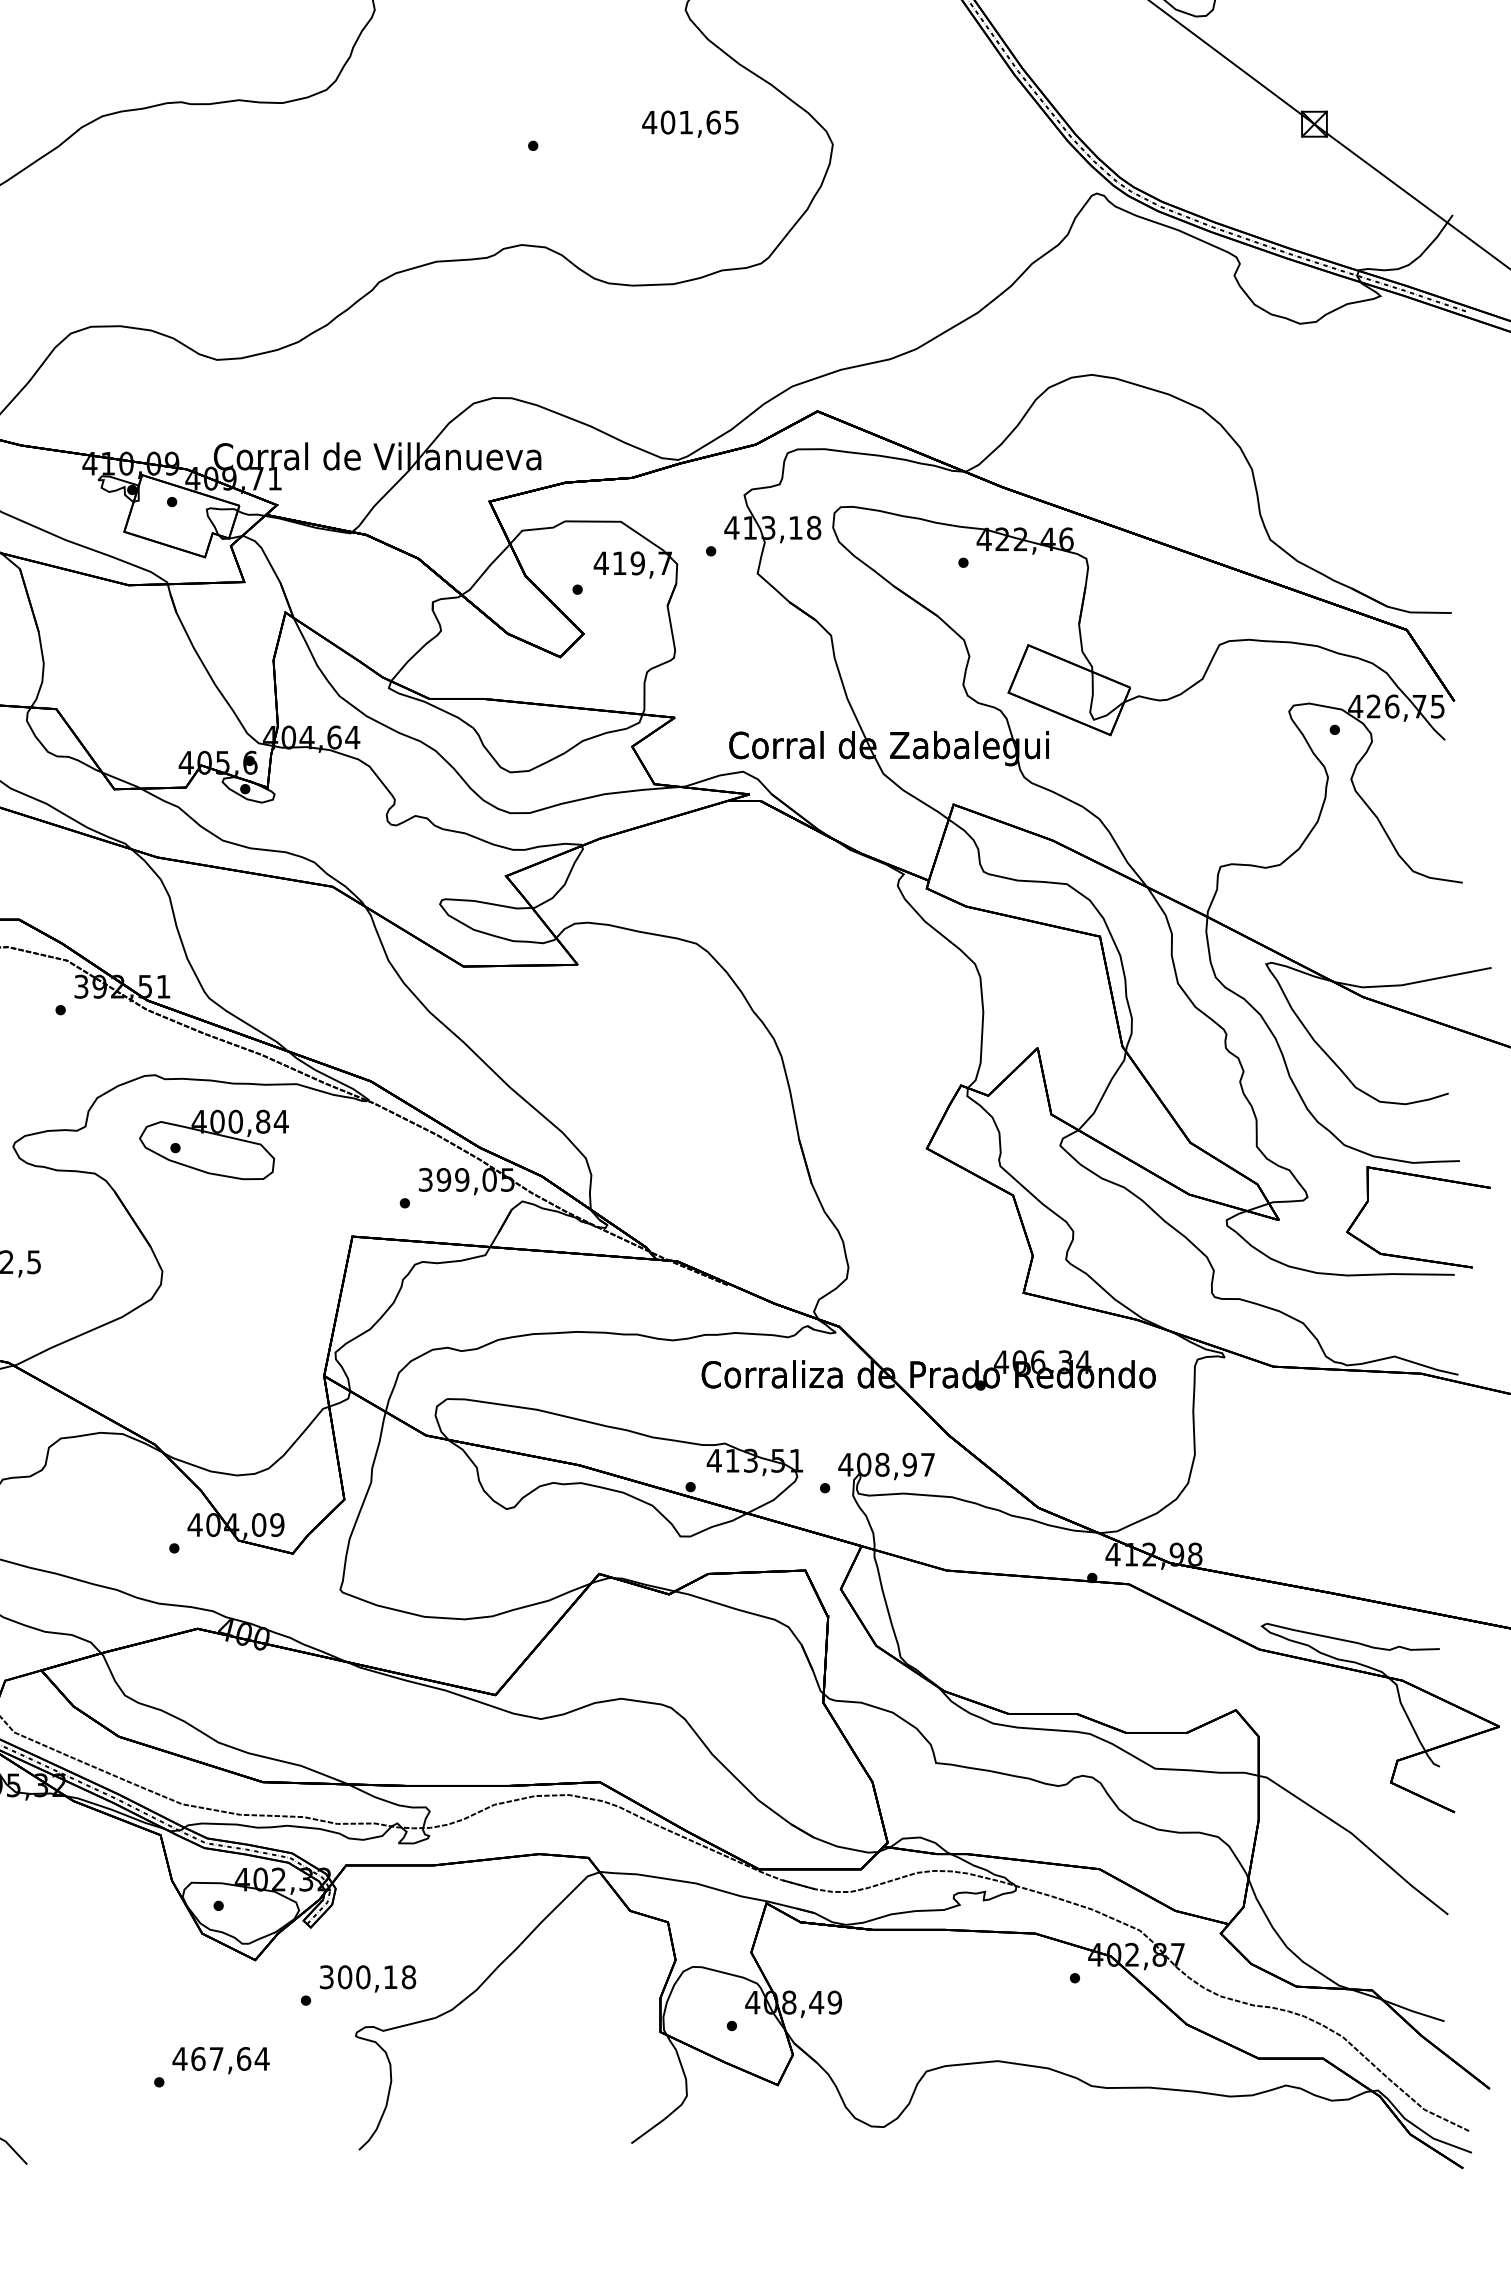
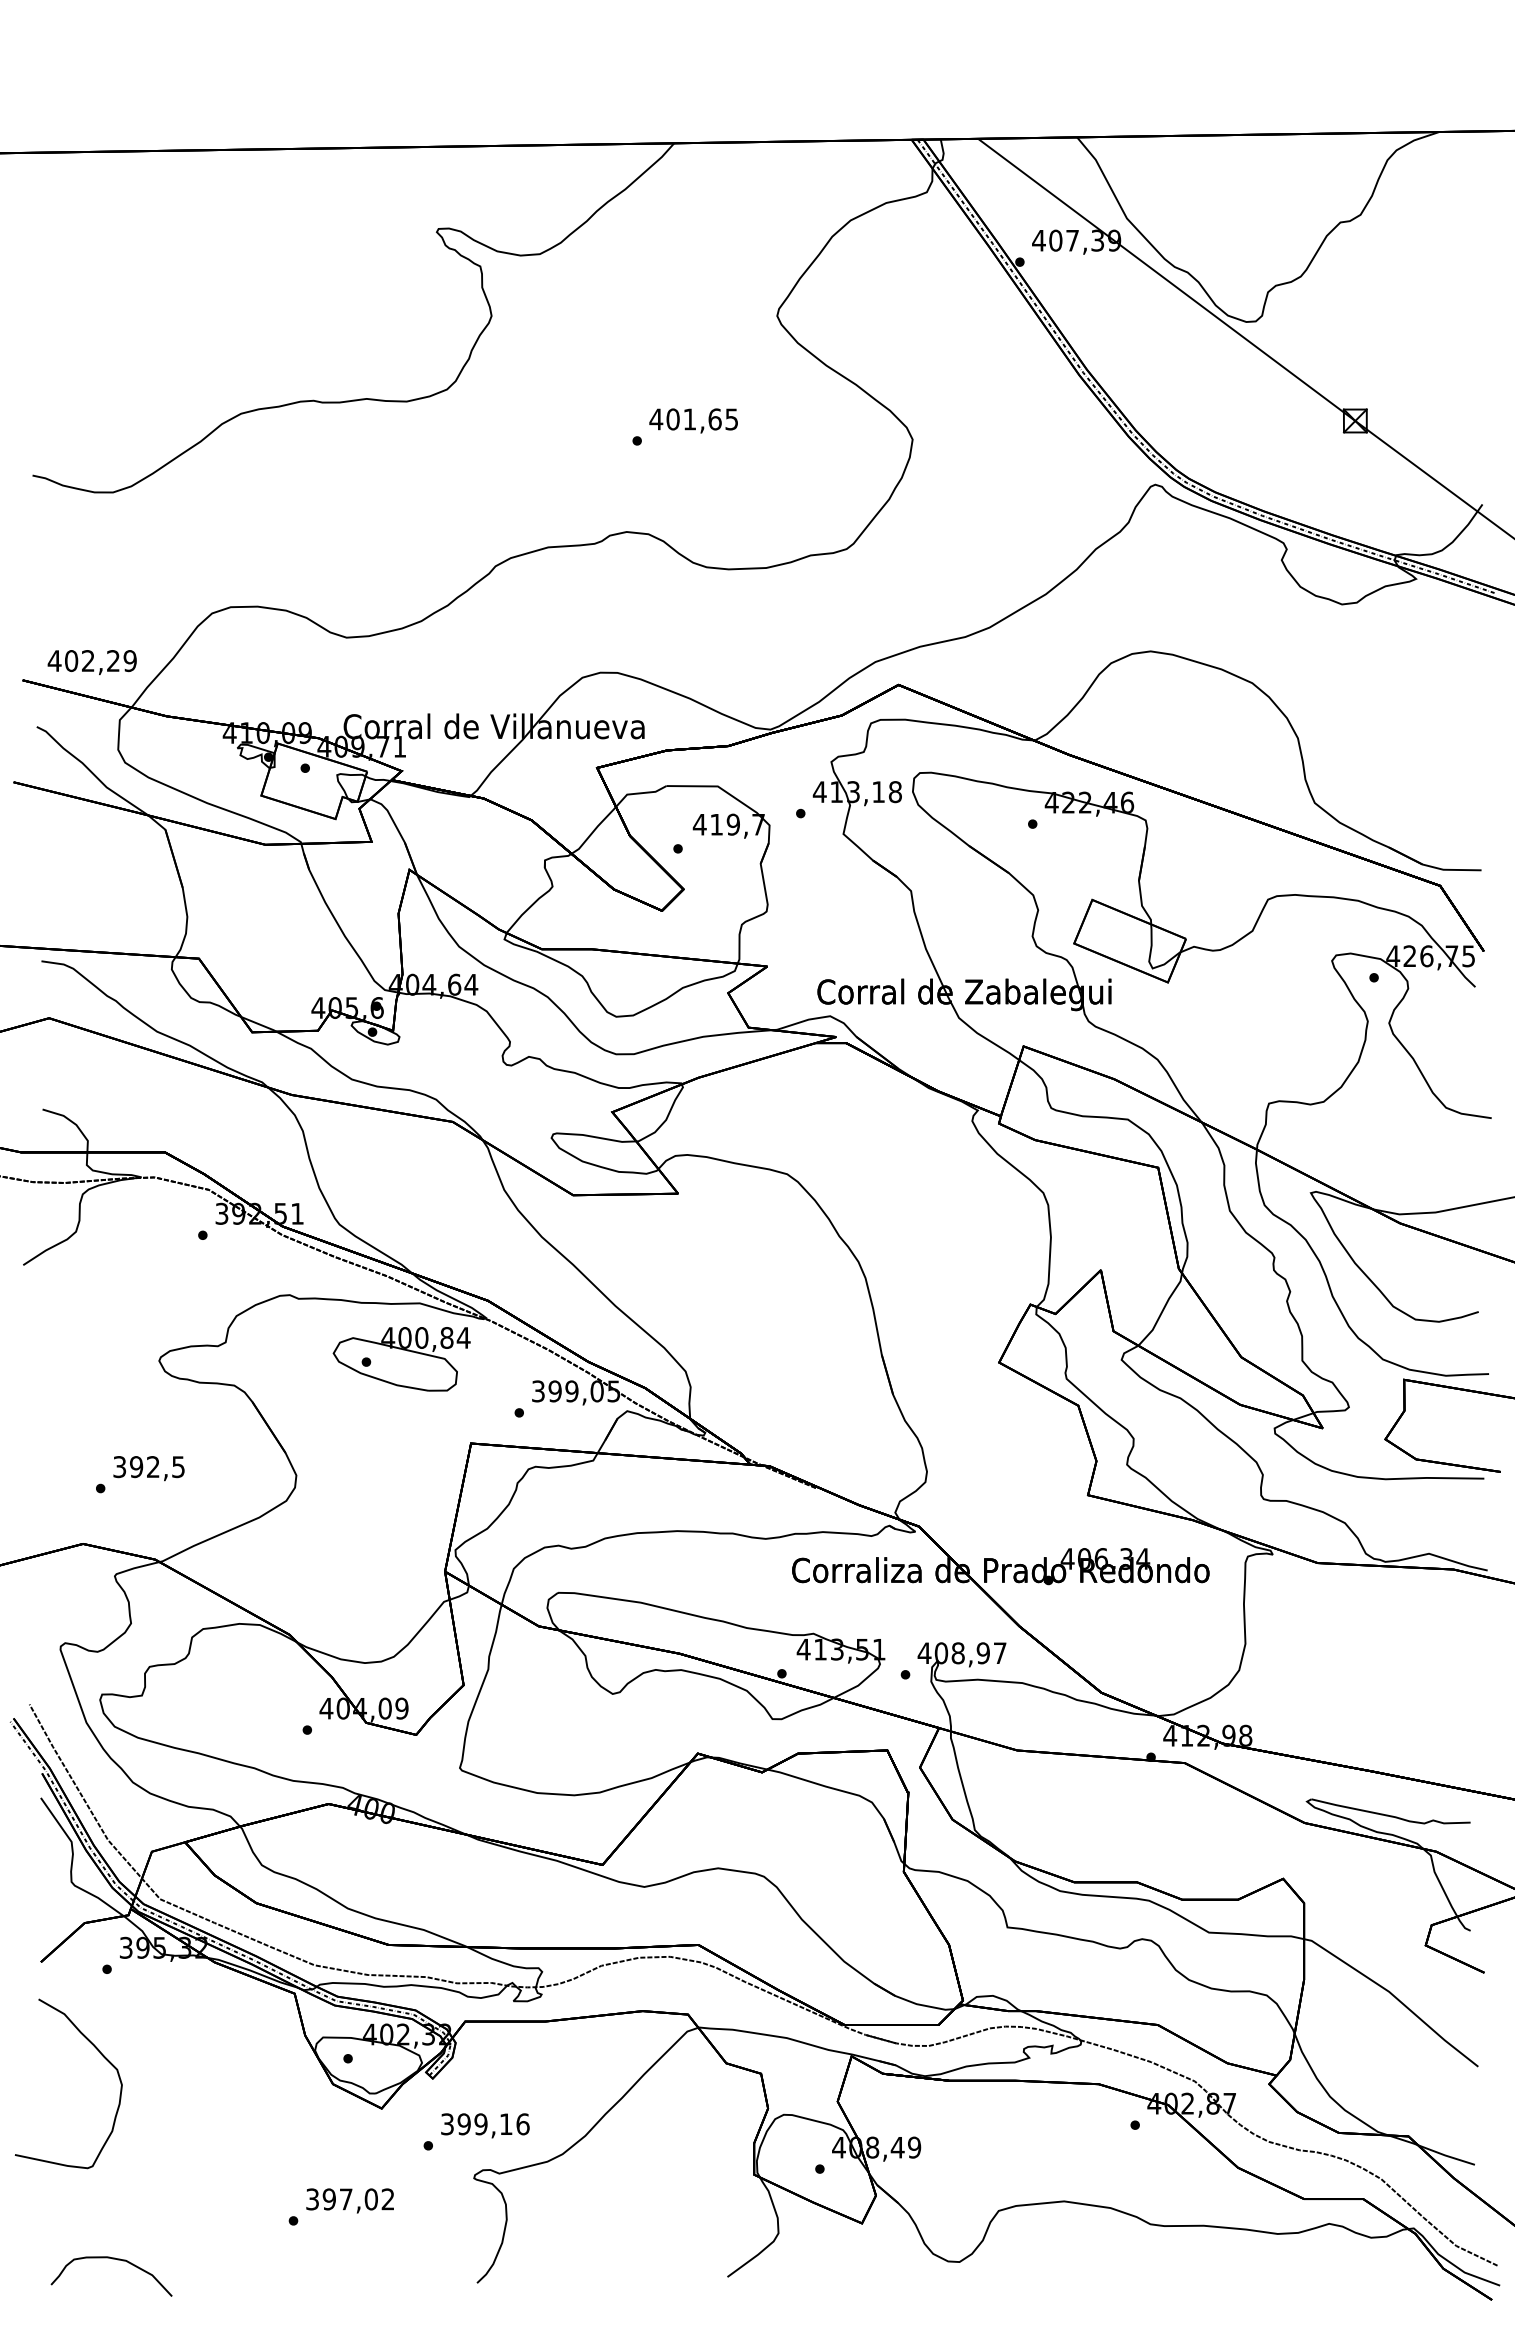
text: (690, 123) -> (693, 420), moved
part: (213, 1145) -> (401, 1359), moved
text: (376, 1977) -> (493, 2124), 300,18 -> 399,16
text: (221, 2059) -> (350, 2199), 467,64 -> 397,02

